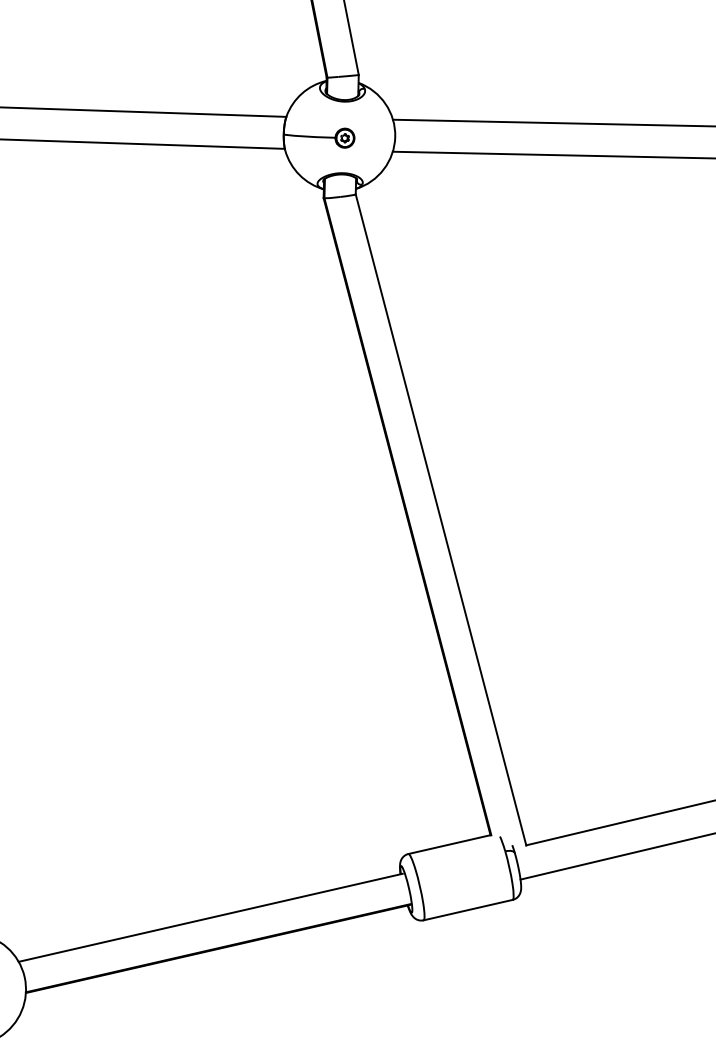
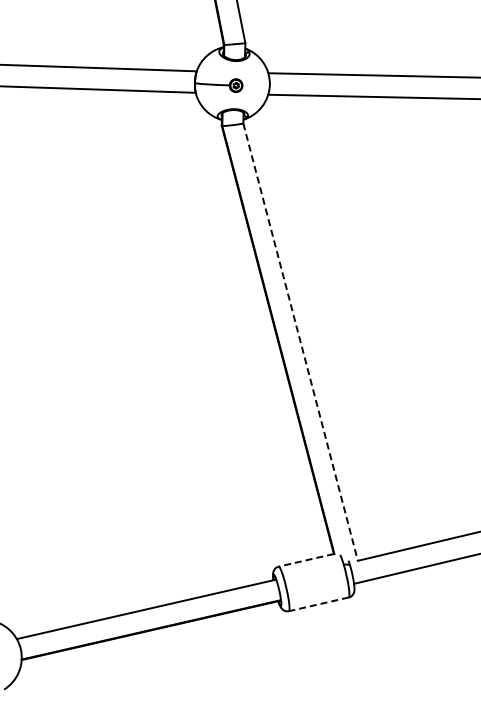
line: (440, 520) -> (300, 342), solid -> dashed
line: (448, 844) -> (305, 560), solid -> dashed
line: (467, 910) -> (318, 604), solid -> dashed

